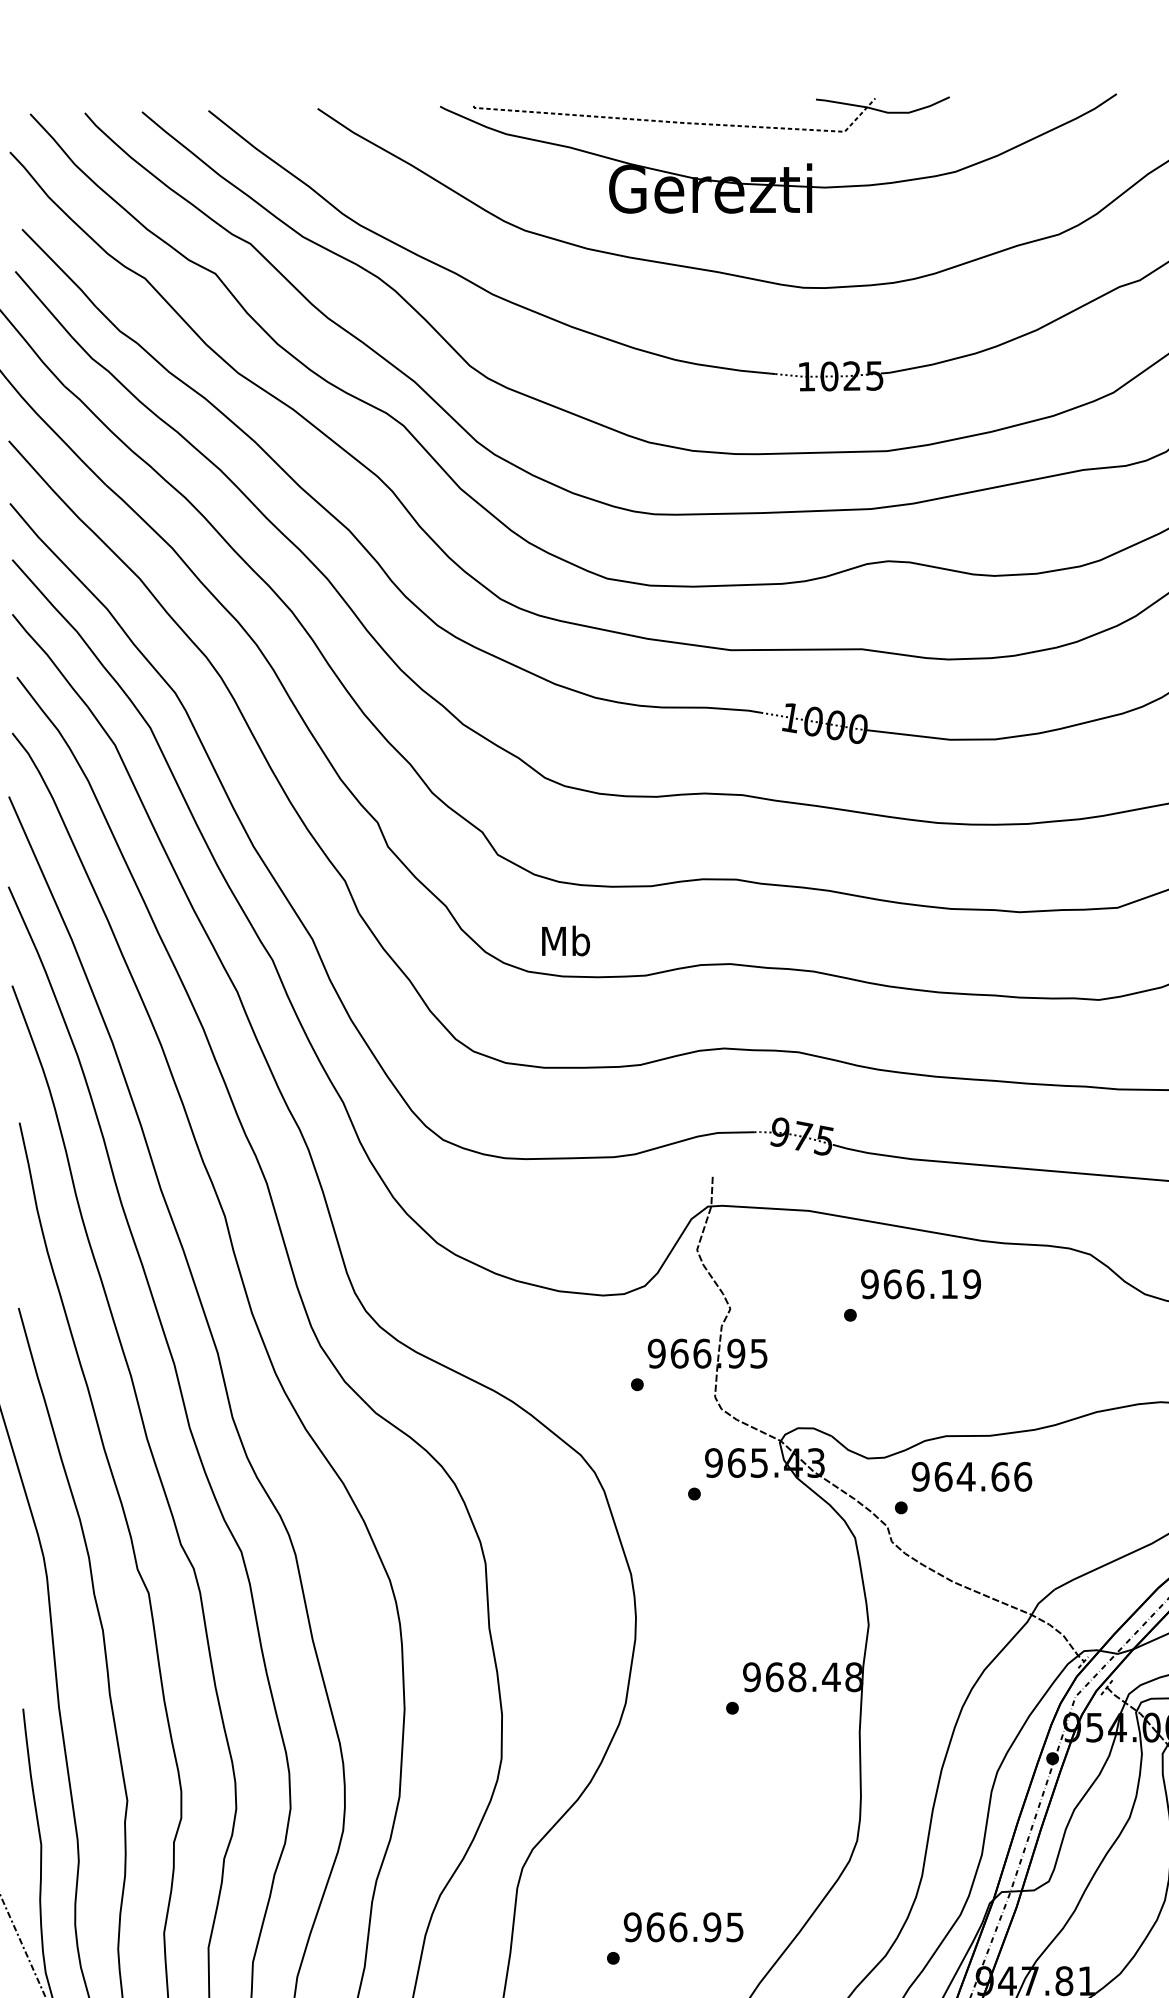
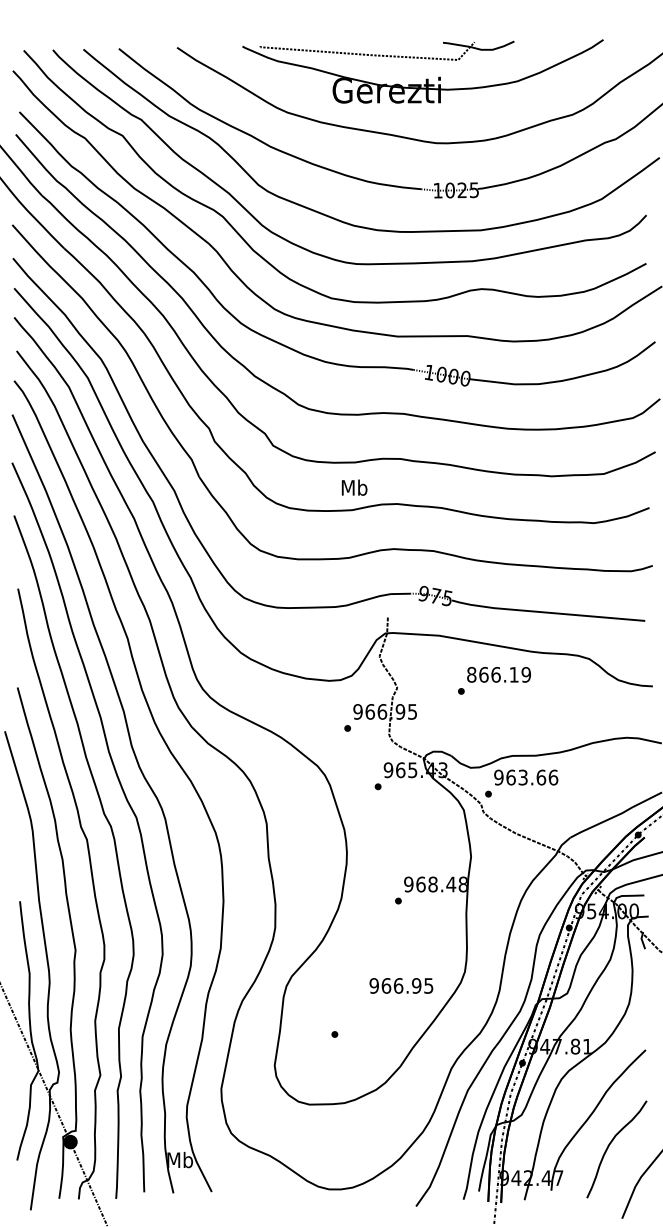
text: (565, 940) -> (354, 487), moved
text: (869, 1283) -> (471, 674), 966.19 -> 866.19
text: (966, 1476) -> (523, 777), 964.66 -> 963.66
text: (683, 1926) -> (401, 985), moved

